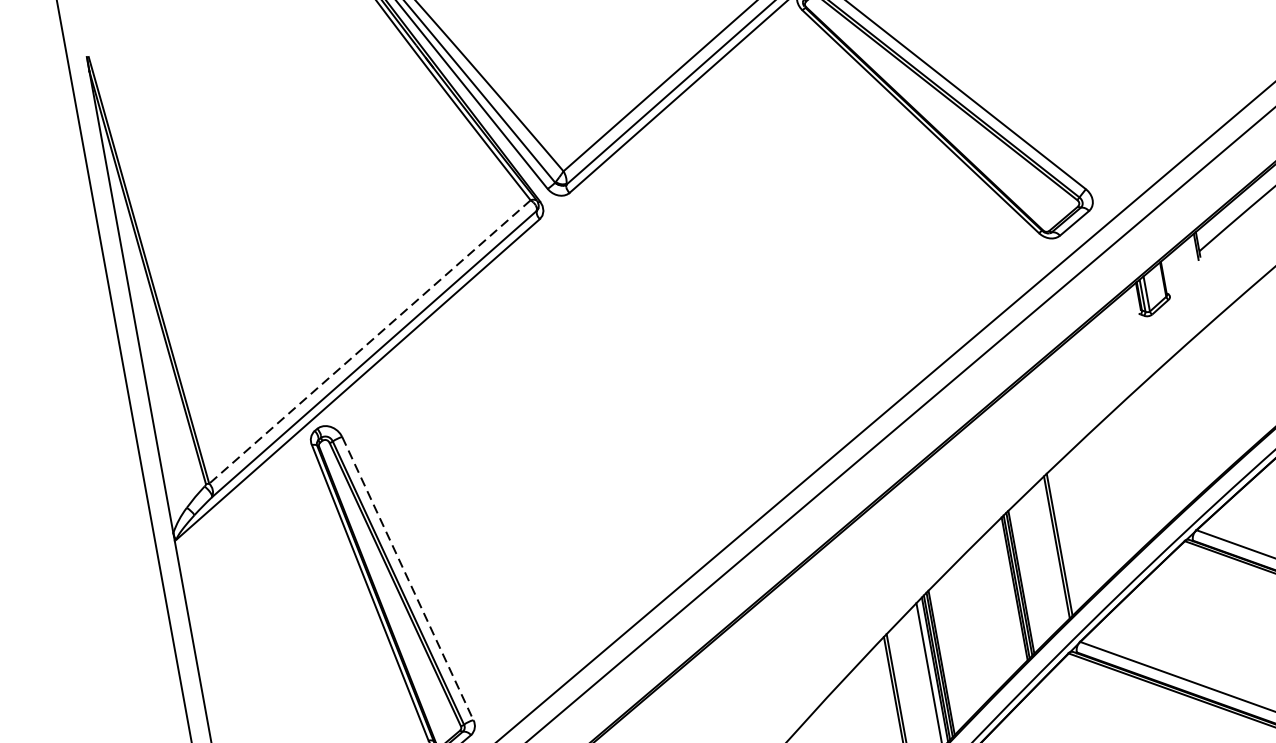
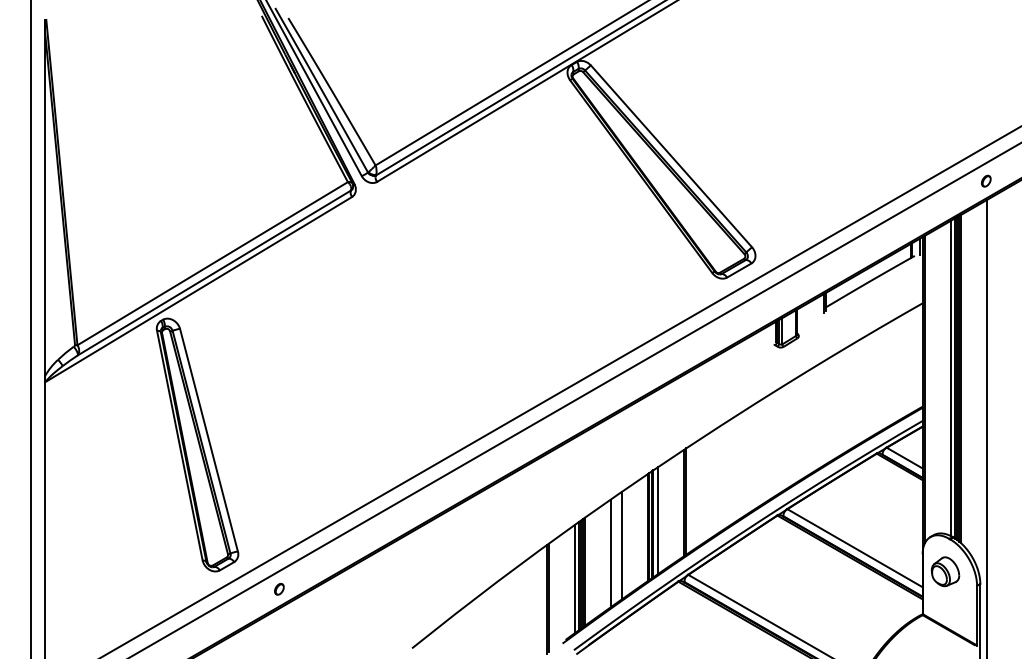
line: (369, 341) -> (212, 263), dashed -> solid
line: (1027, 576) -> (658, 520), added
line: (408, 578) -> (209, 440), dashed -> solid
line: (985, 618) -> (622, 545), added
line: (971, 632) -> (610, 553), added

